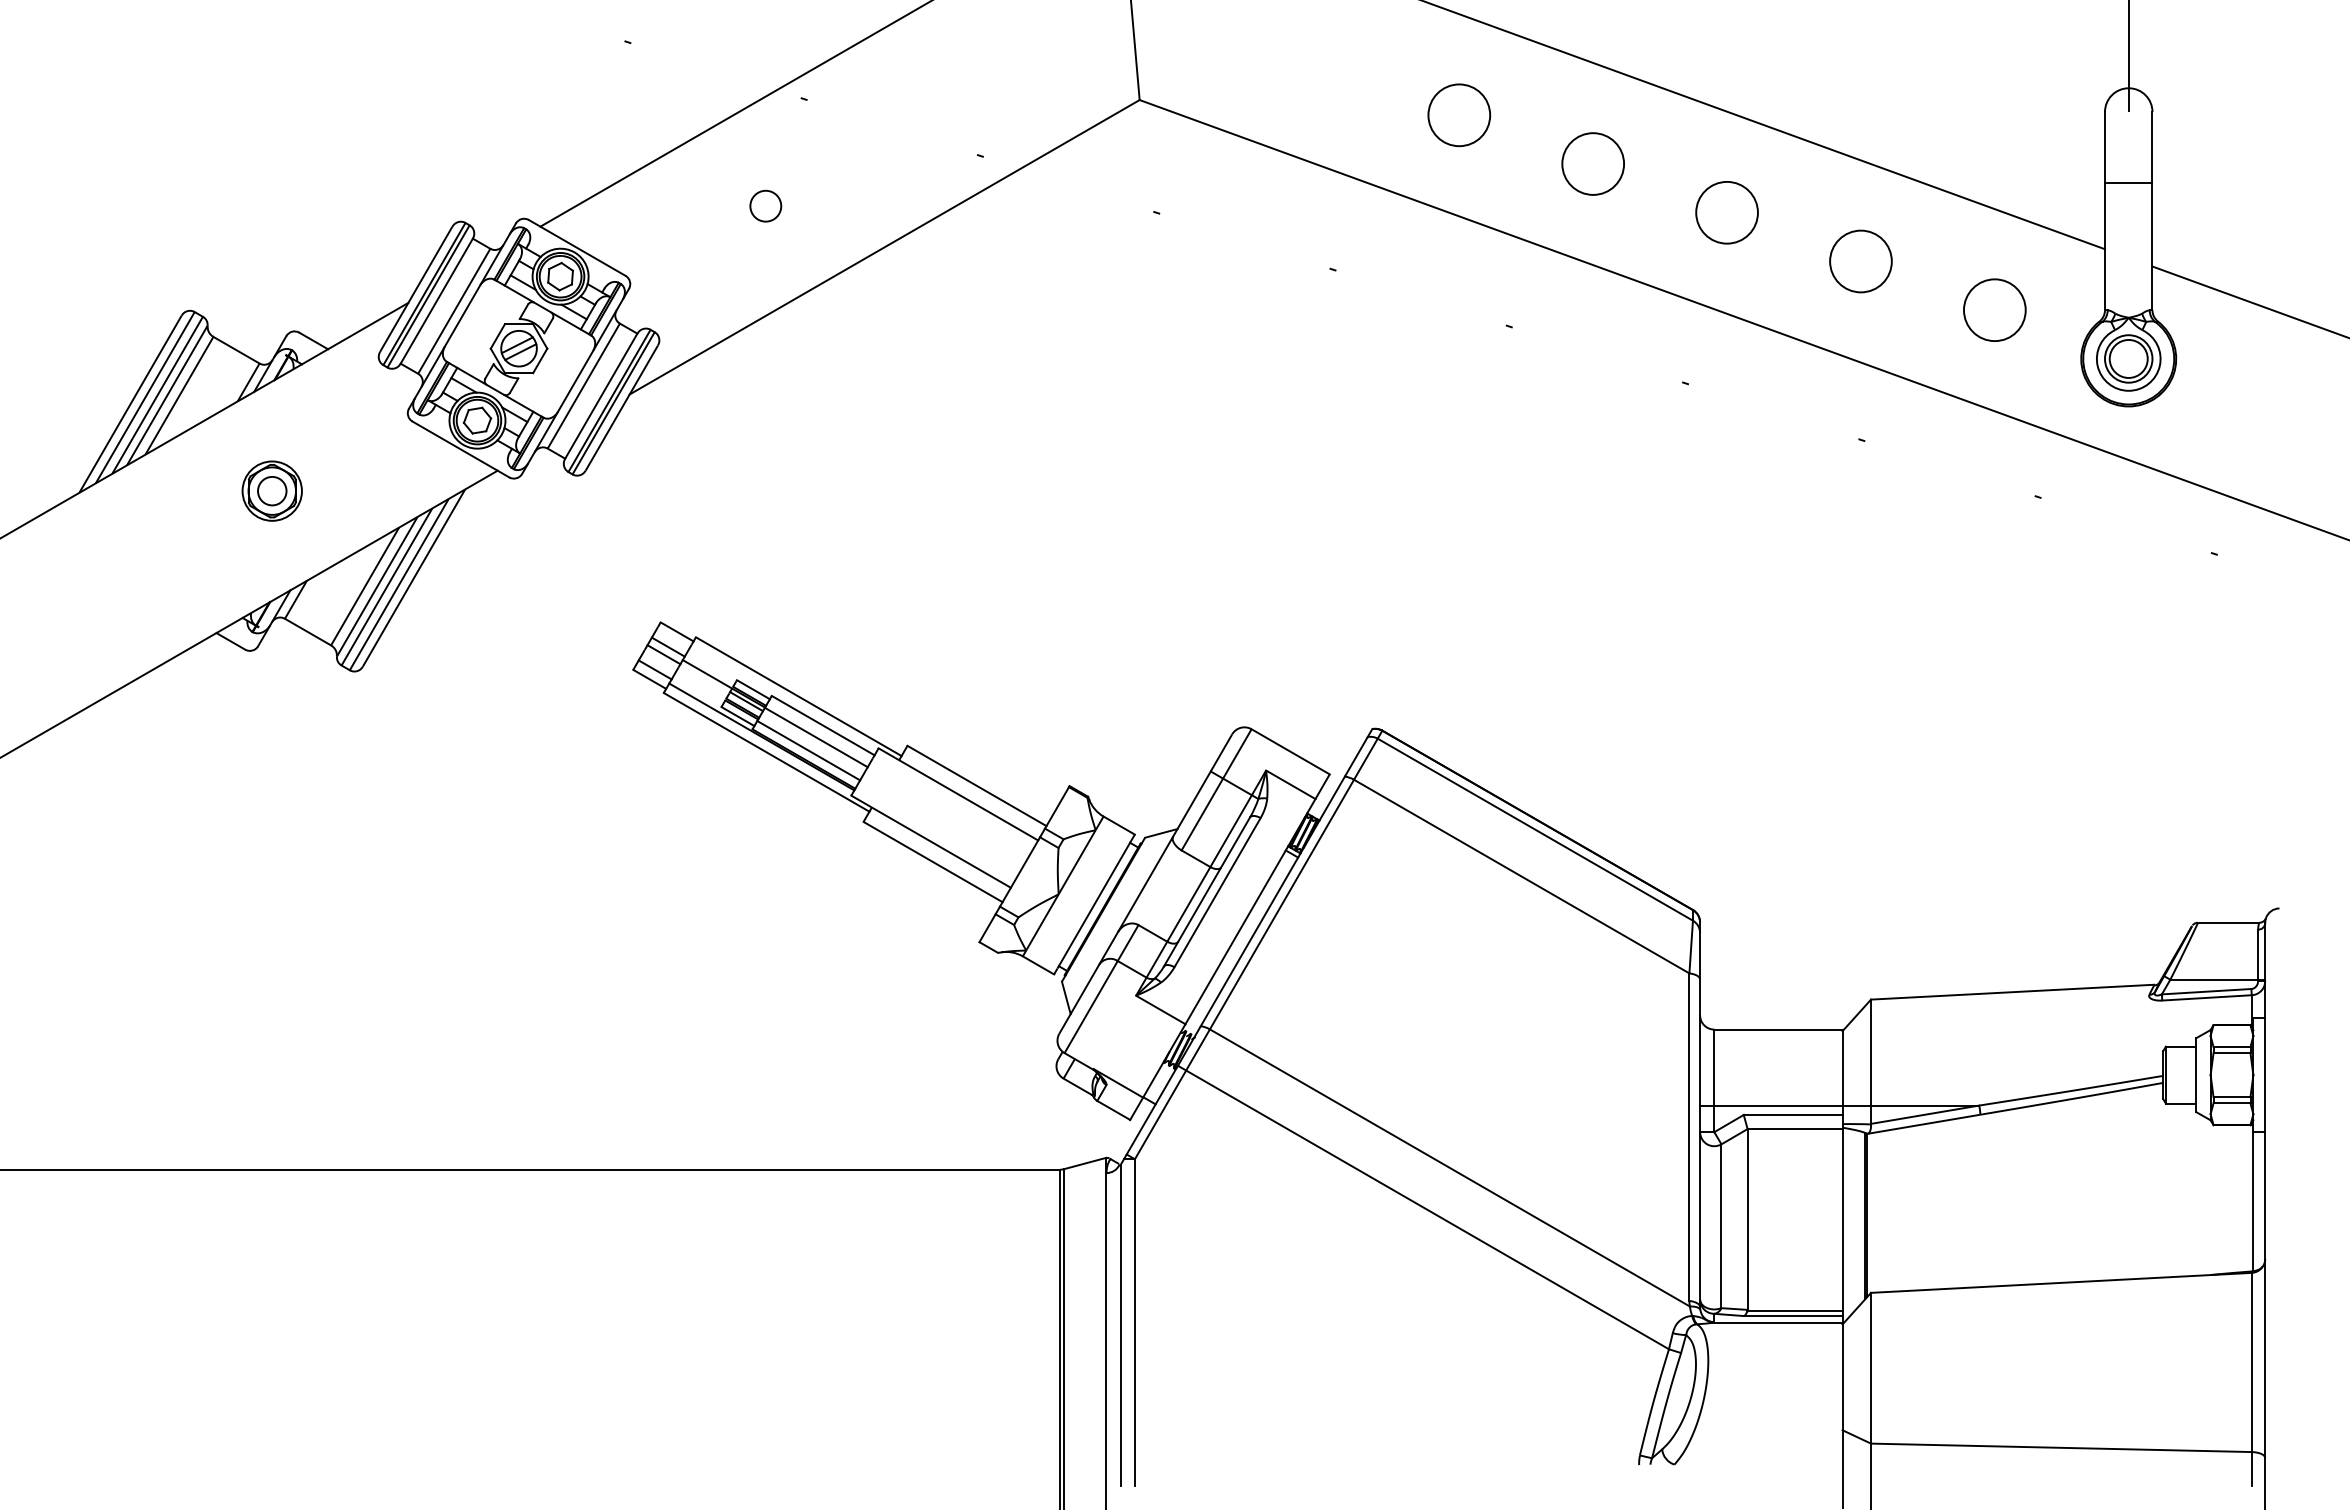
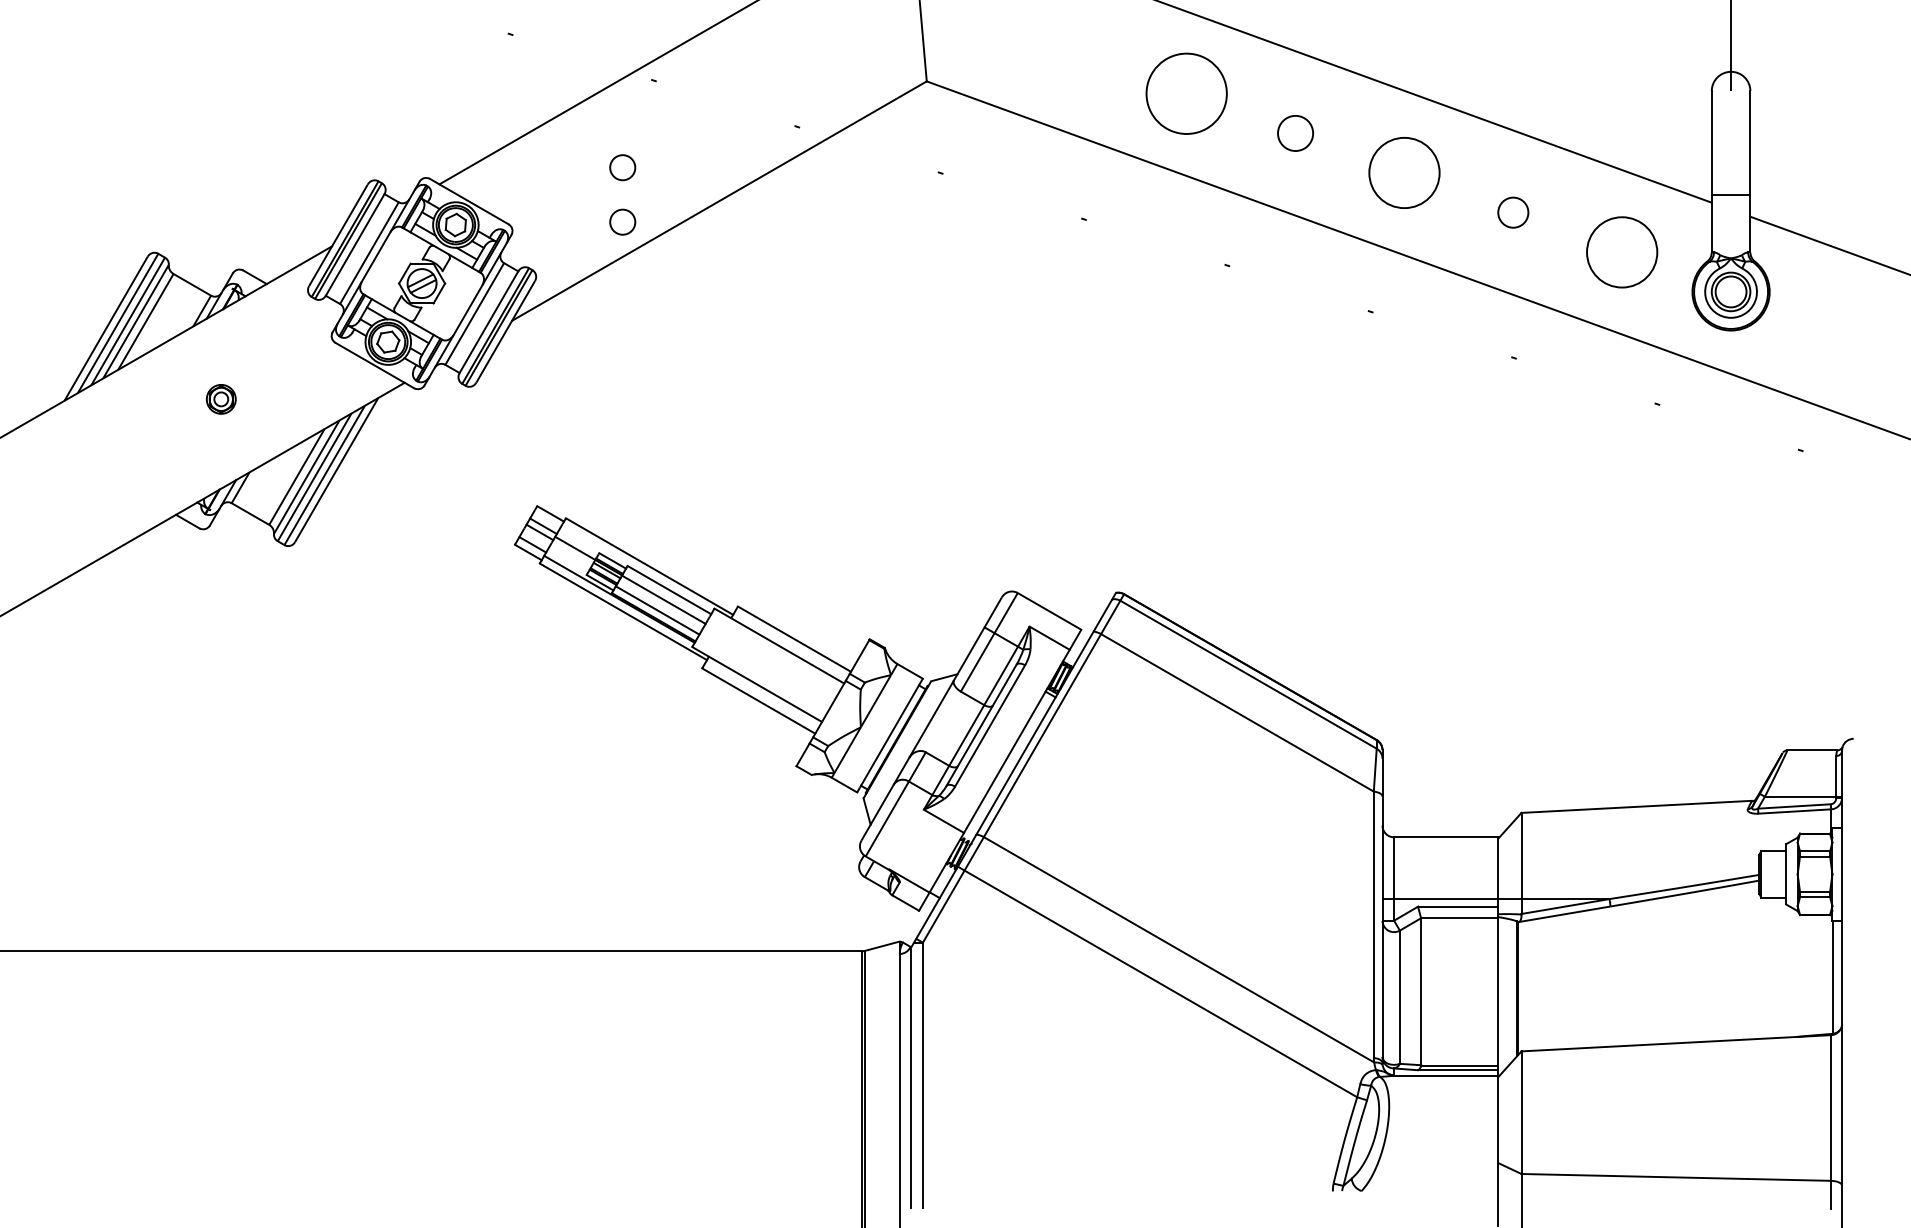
circle: (1459, 115) -> (1186, 93), size x1.6
circle: (1593, 163) -> (1295, 132), size x0.7
line: (2128, 183) -> (1730, 195), moved
circle: (1726, 212) -> (1403, 172), size x1.4
circle: (1860, 261) -> (1512, 212), size x0.6
circle: (765, 272) -> (622, 221), added
circle: (1994, 309) -> (1621, 251), size x1.4
part: (271, 490) -> (220, 398), size x0.6

